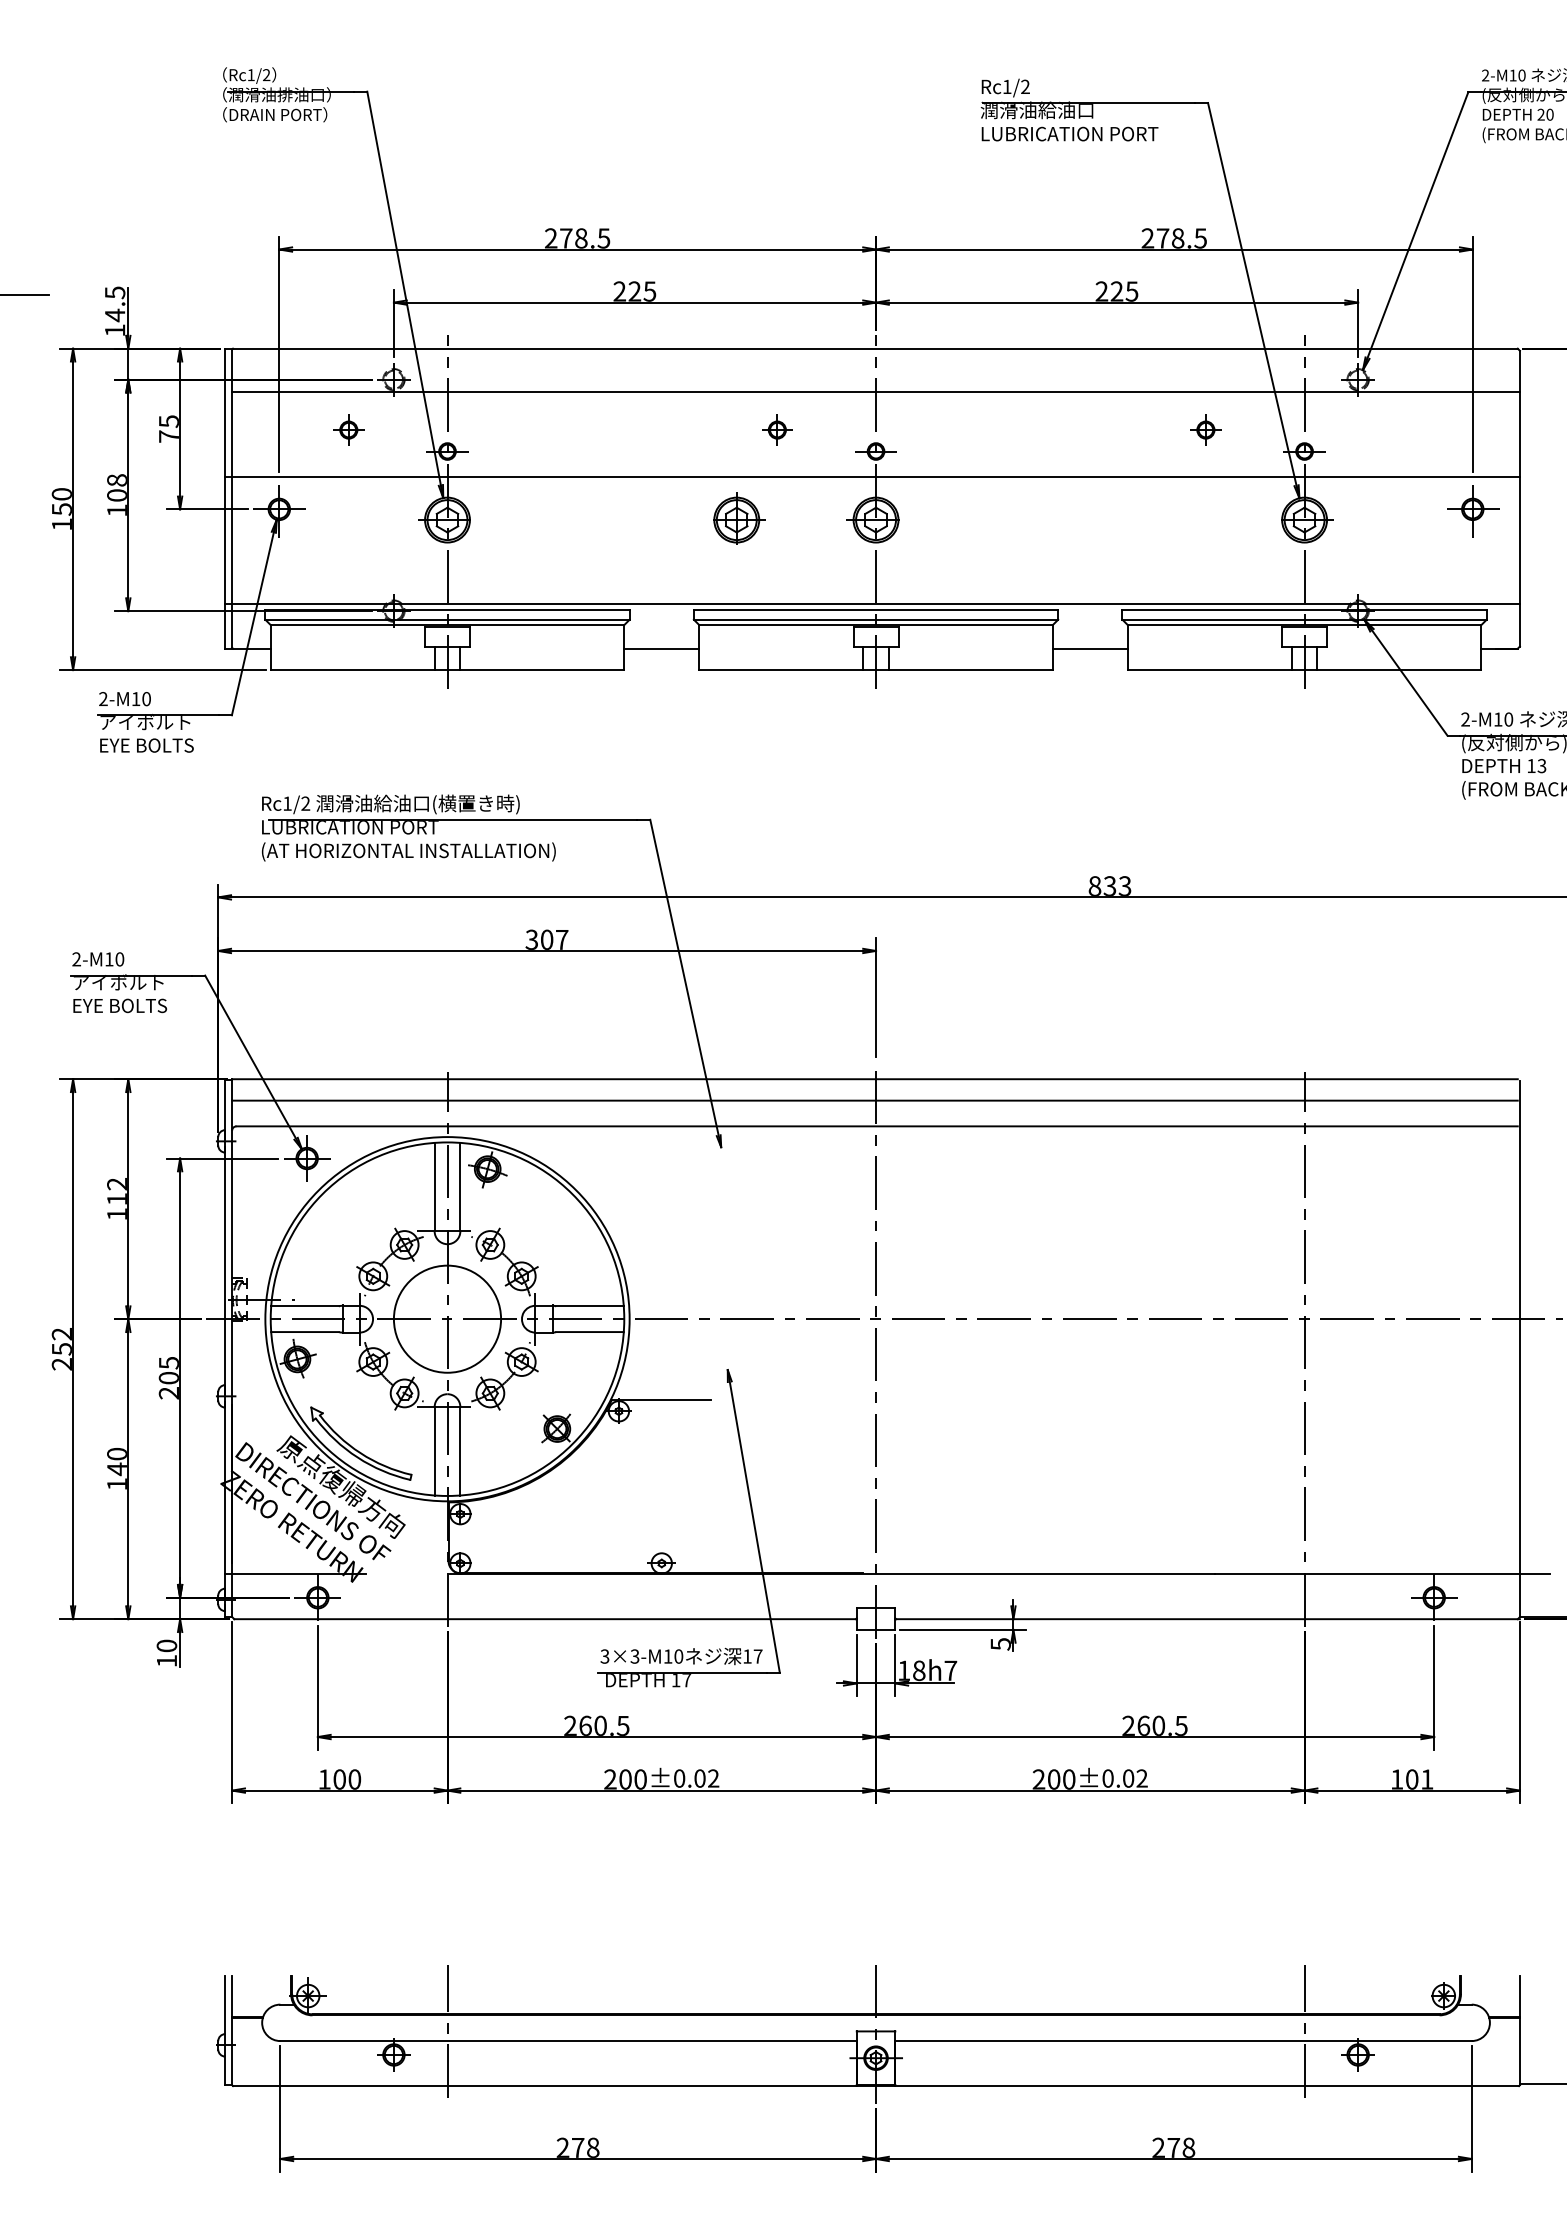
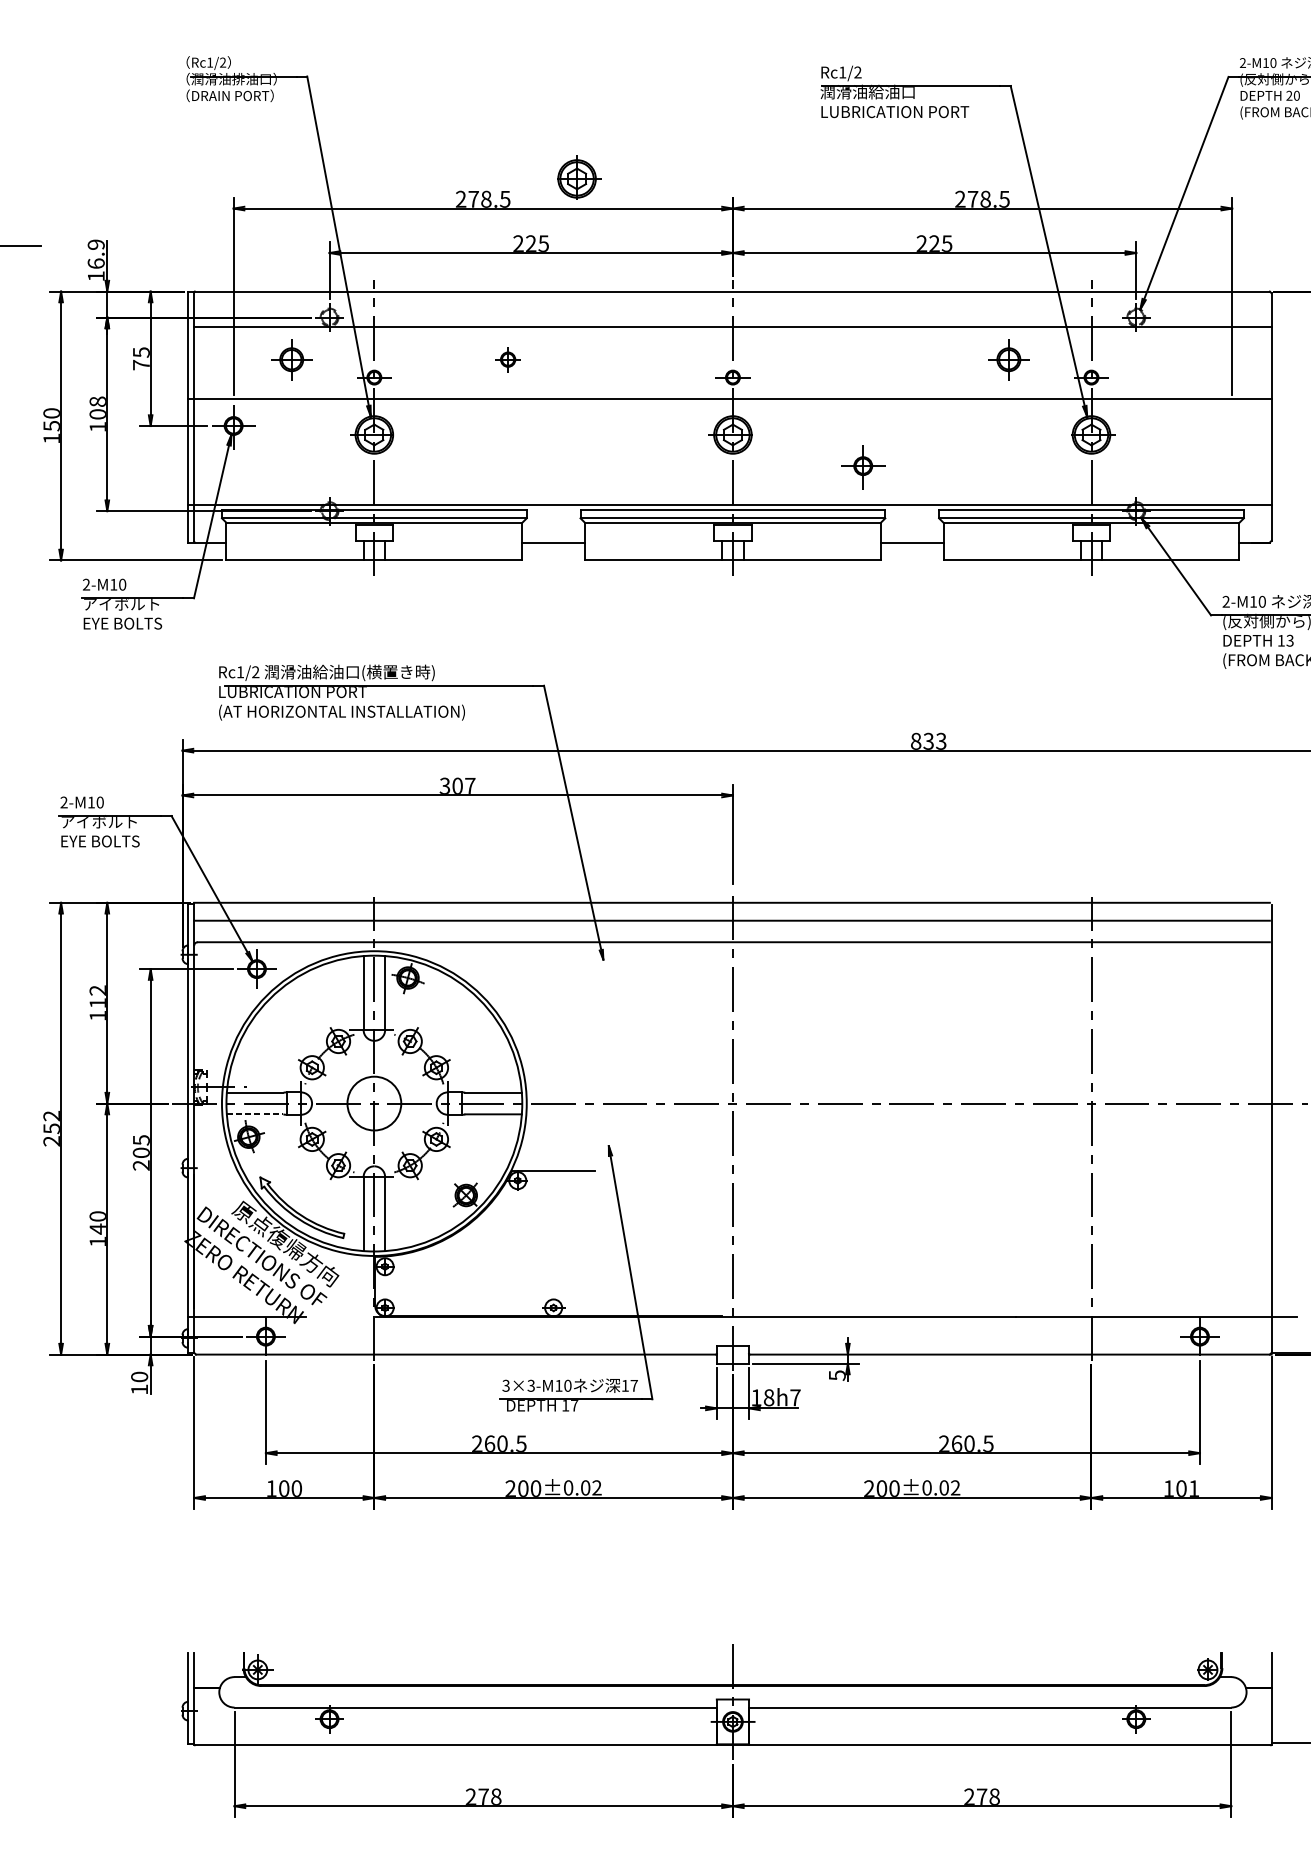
text: (114, 304) -> (95, 254), 14.5 -> 16.9
part: (348, 429) -> (291, 359), size x1.6
part: (777, 429) -> (508, 359), moved
part: (1205, 429) -> (1008, 359), size x1.6
part: (1473, 511) -> (863, 467), moved
part: (739, 518) -> (579, 177), moved
circle: (447, 1318) -> (374, 1103), size x0.6
line: (304, 1332) -> (254, 1114), solid -> dashed
line: (447, 2031) -> (374, 1699), removed
line: (1304, 2031) -> (1091, 1699), removed

